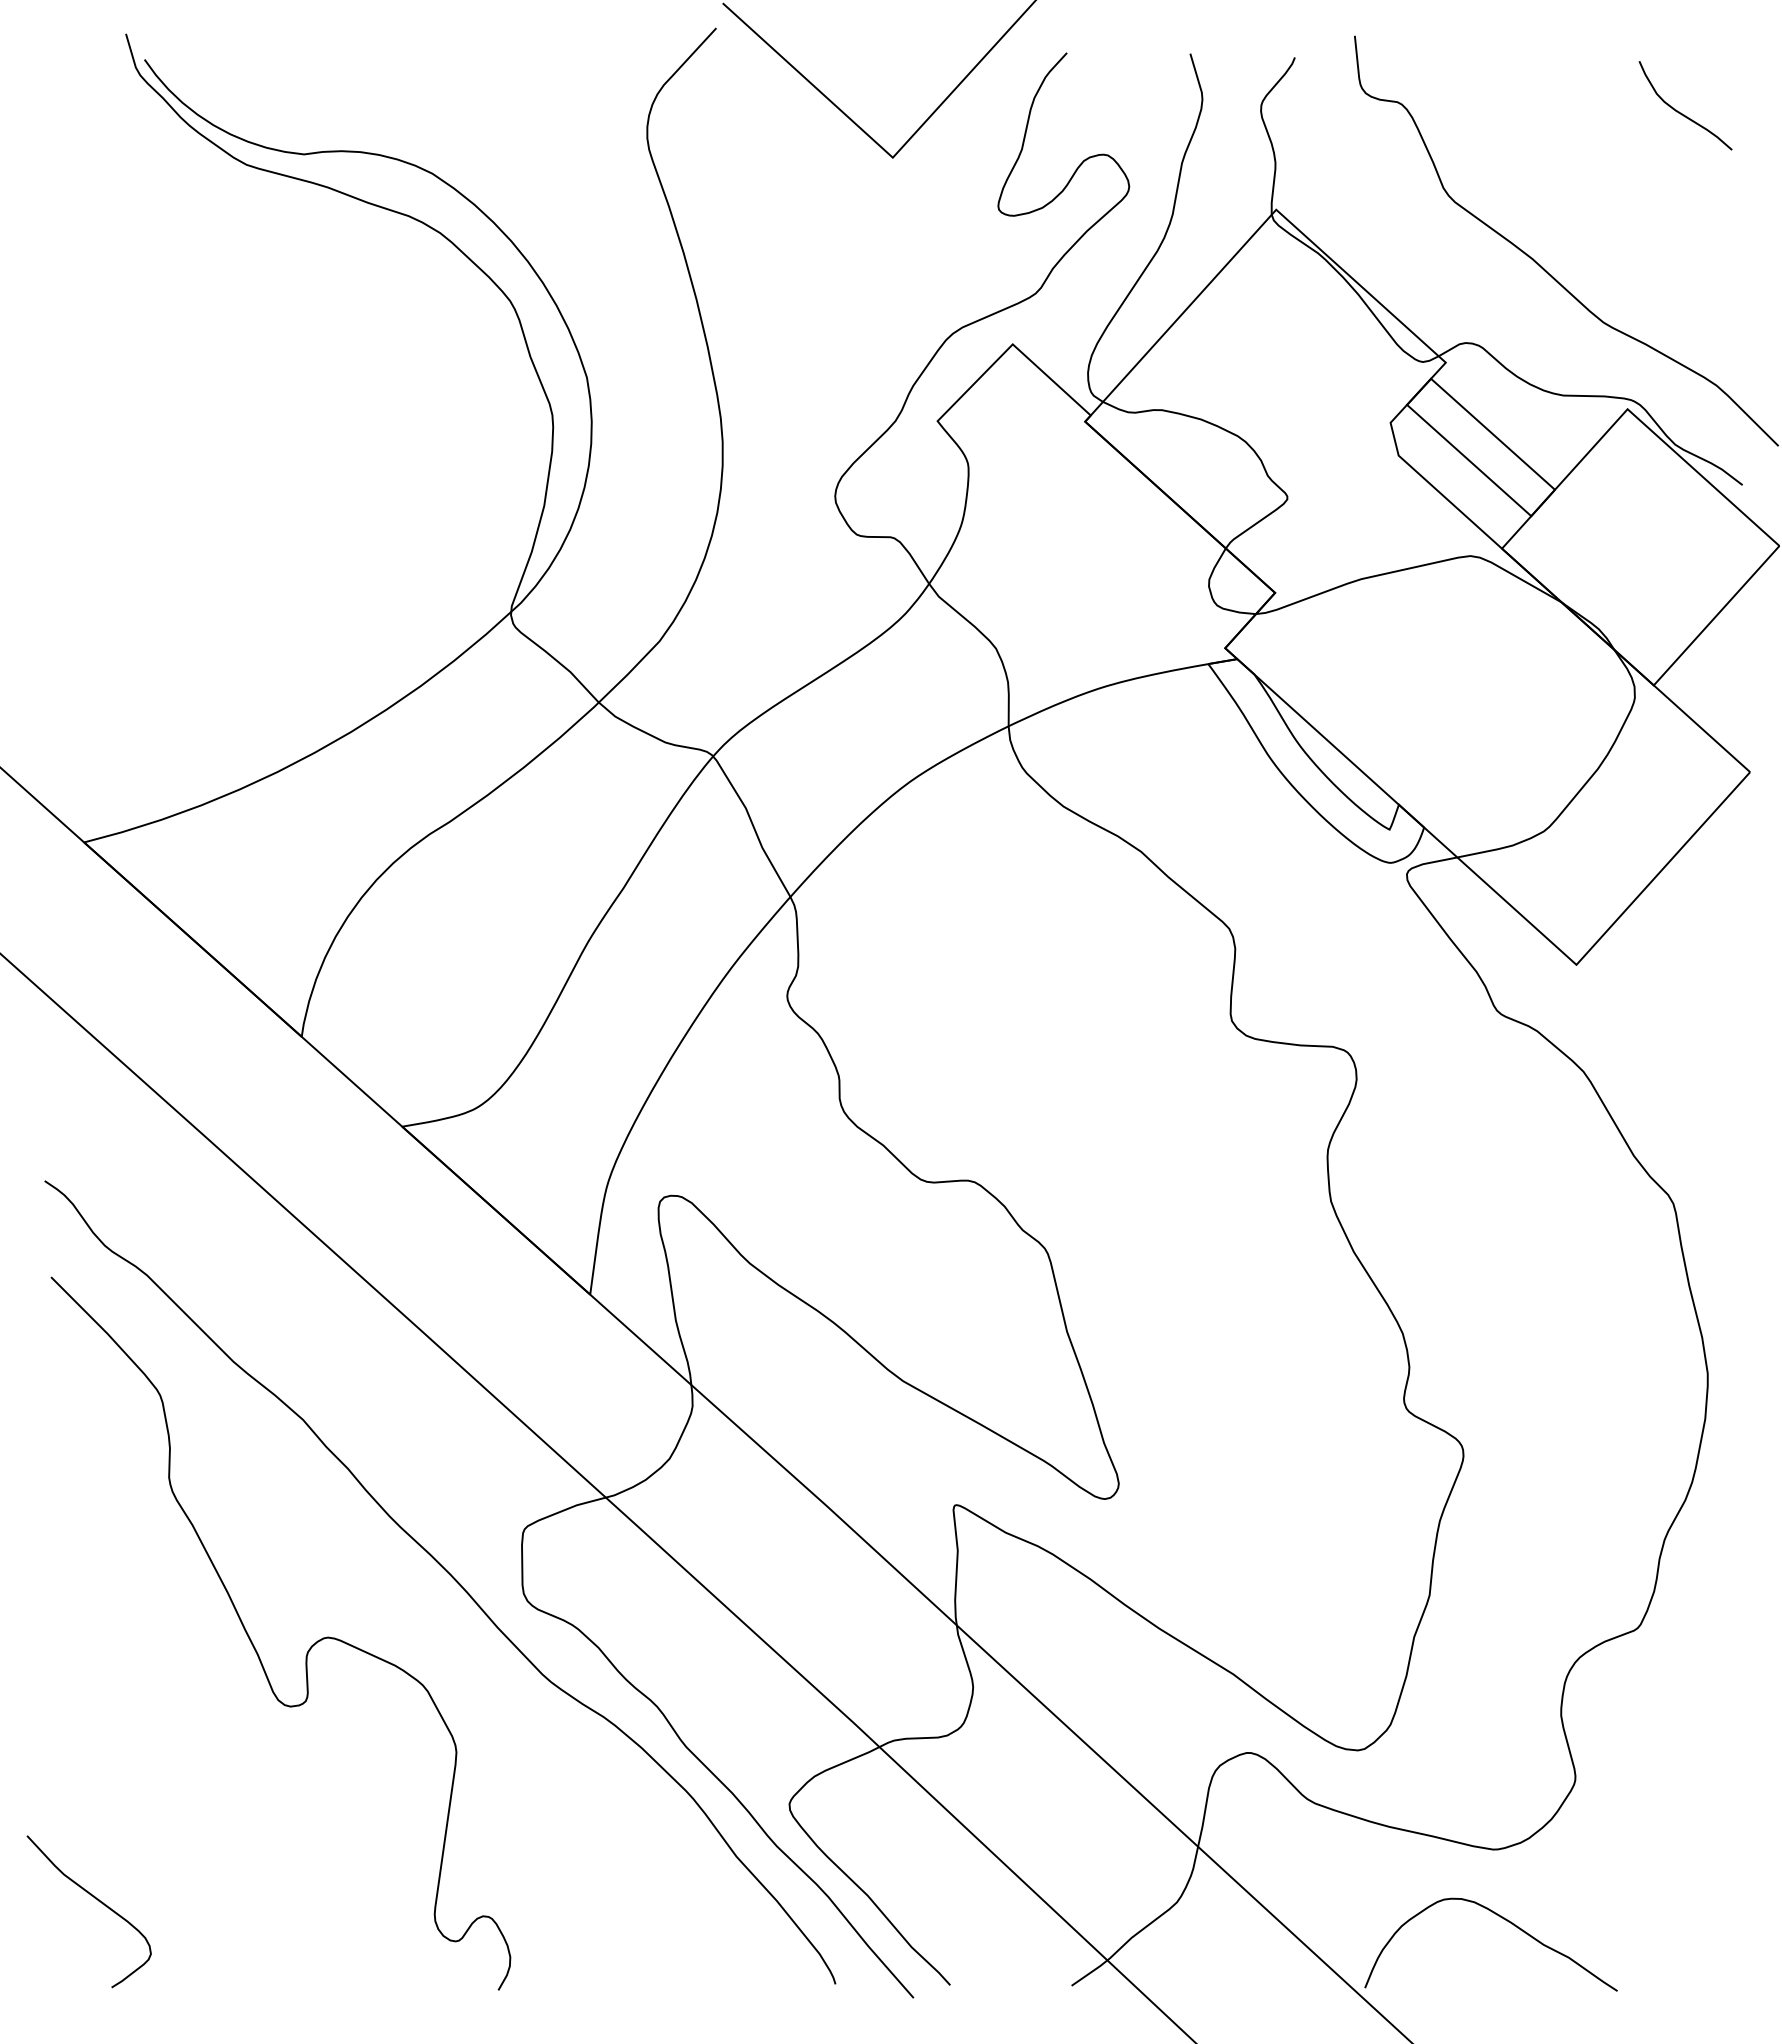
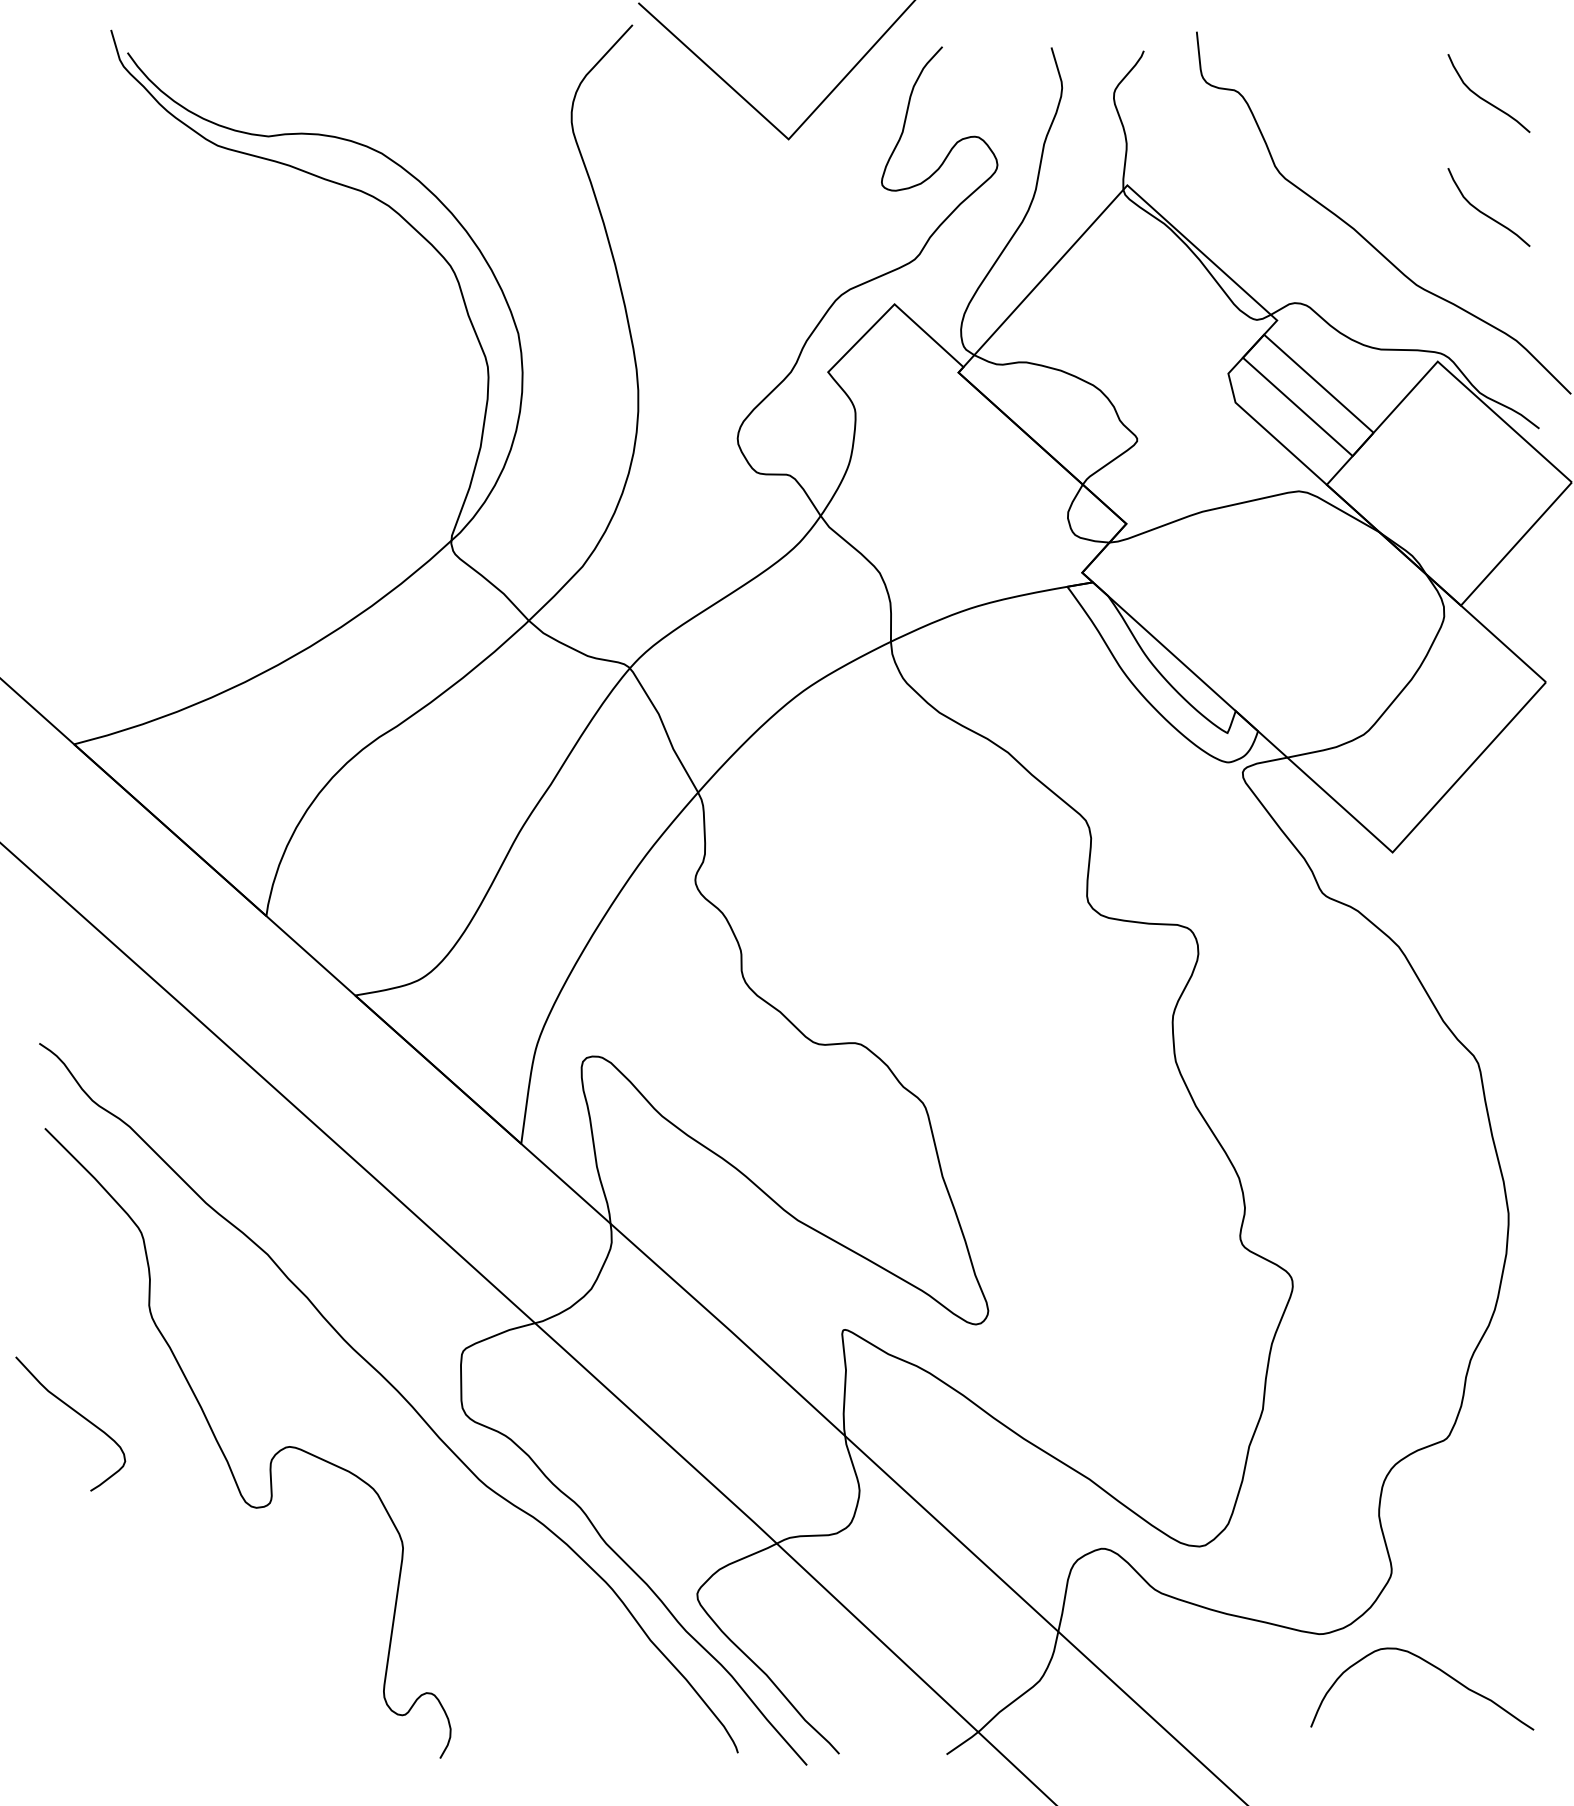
curve: (1679, 240) -> (1483, 212), added
curve: (98, 1901) -> (78, 1414), moved
curve: (1503, 1919) -> (1433, 1666), moved

